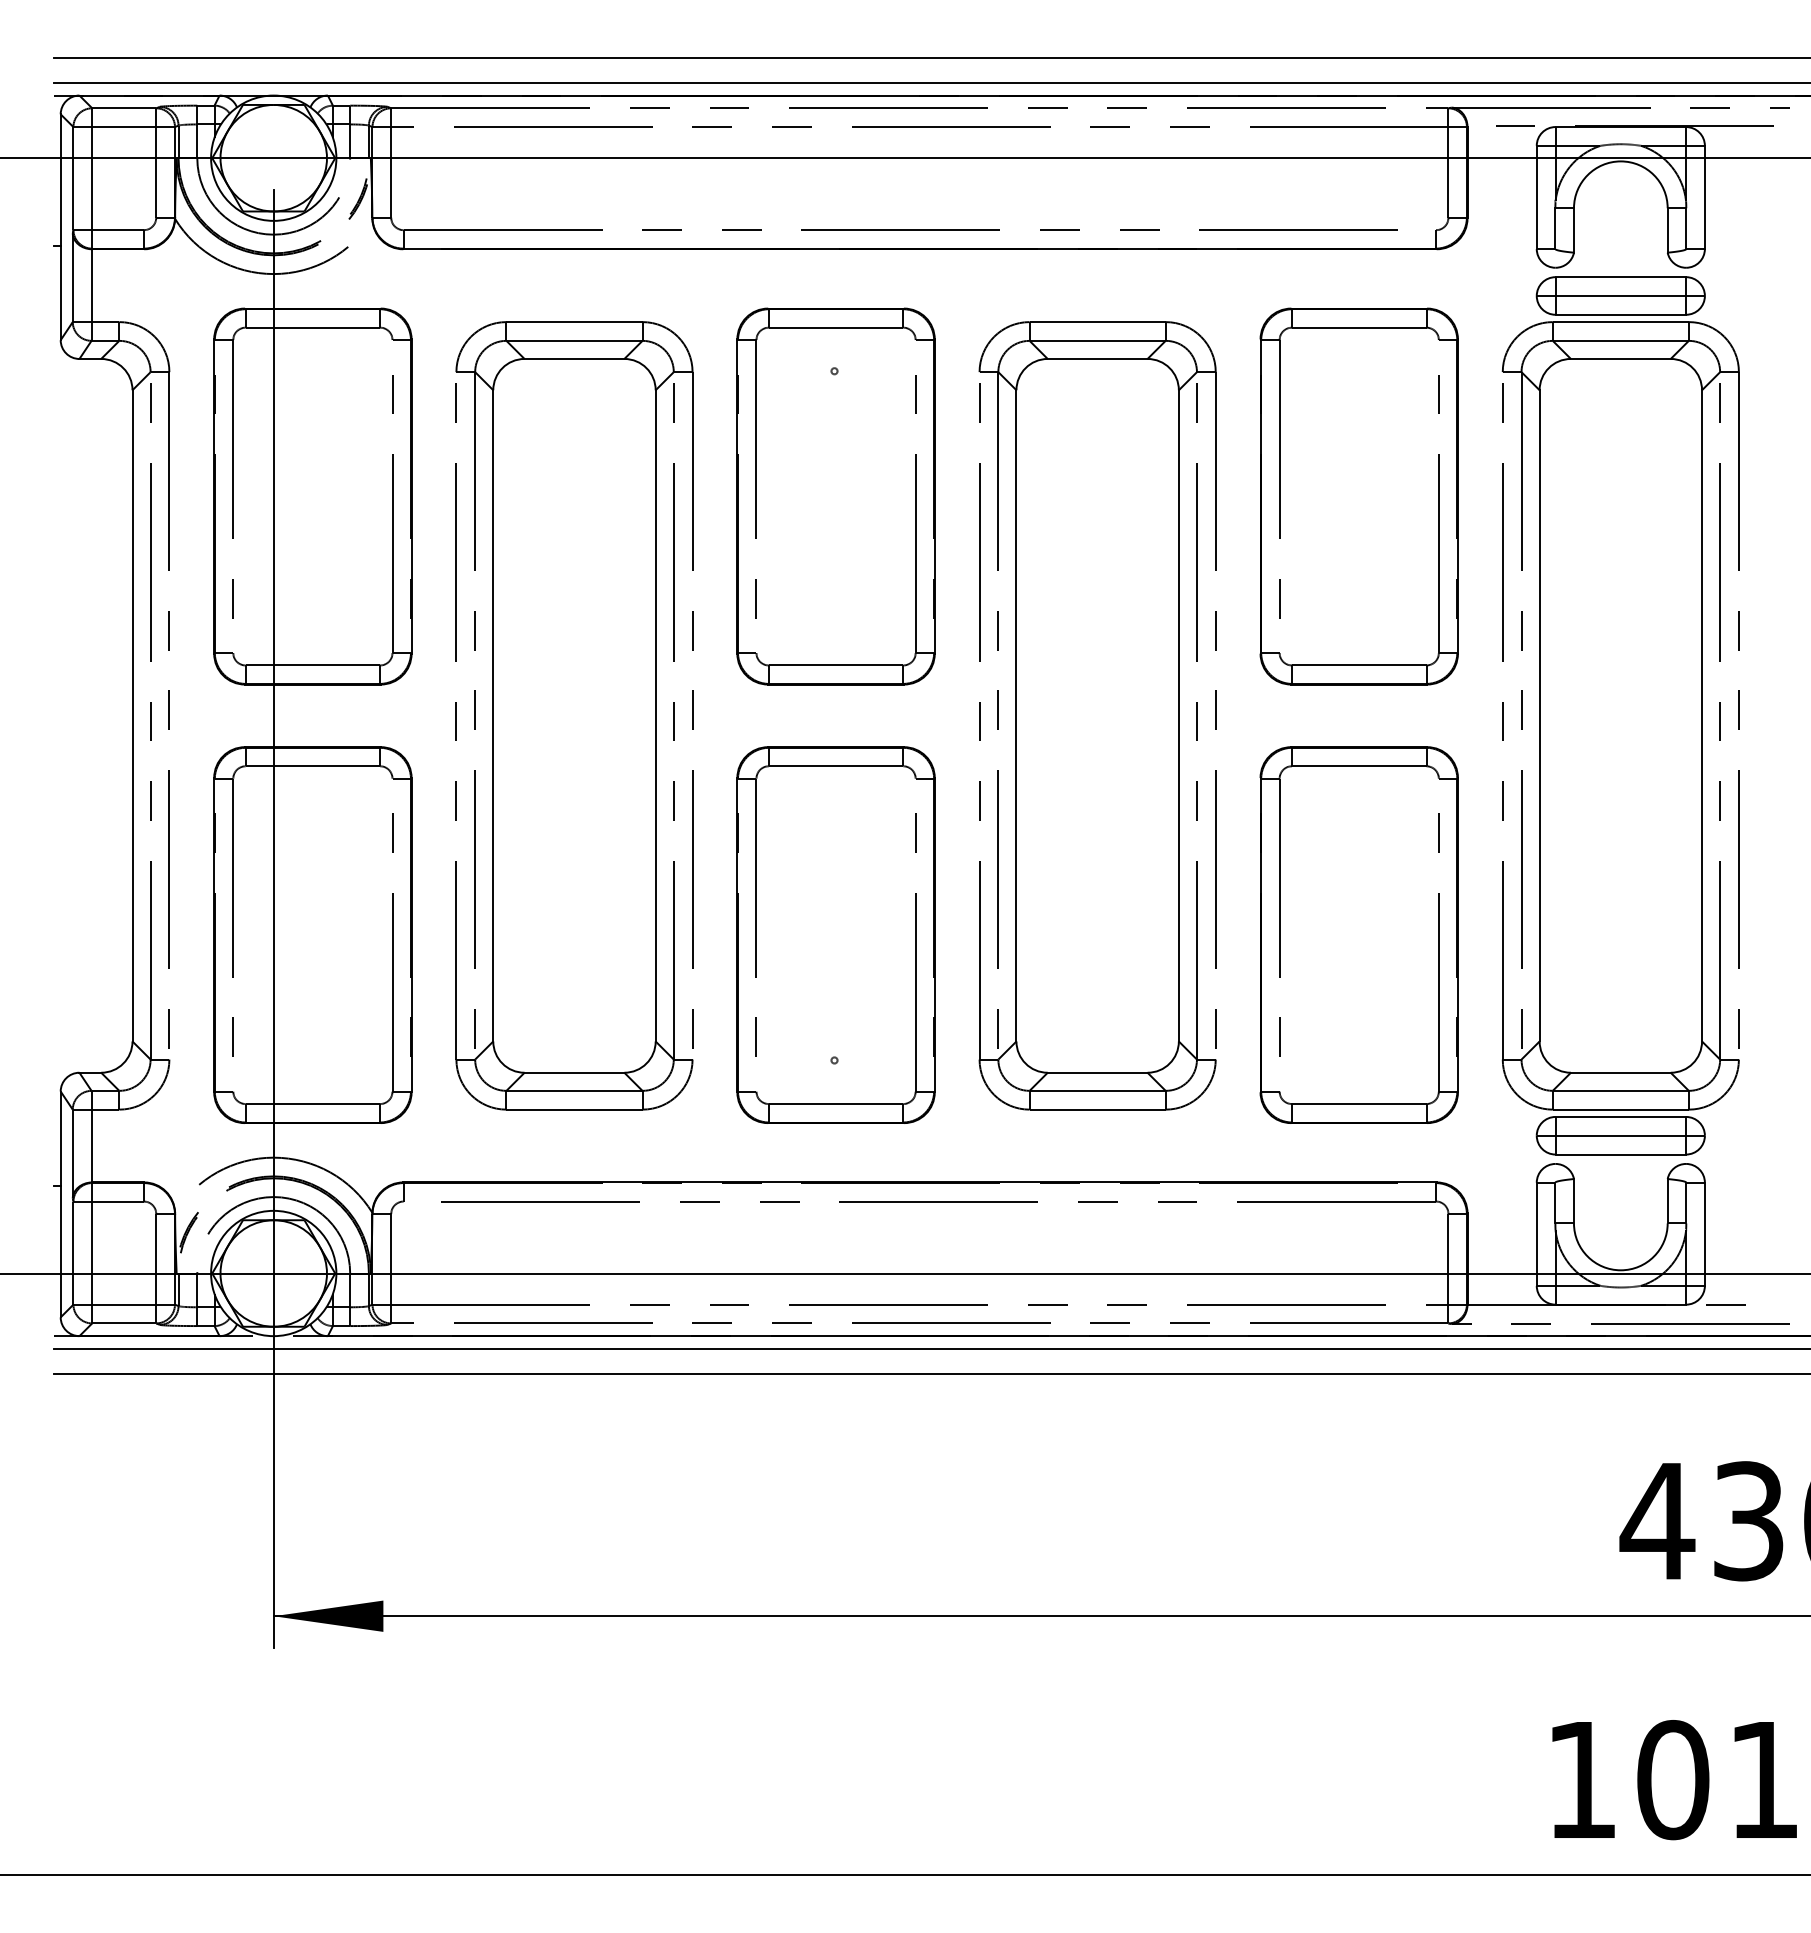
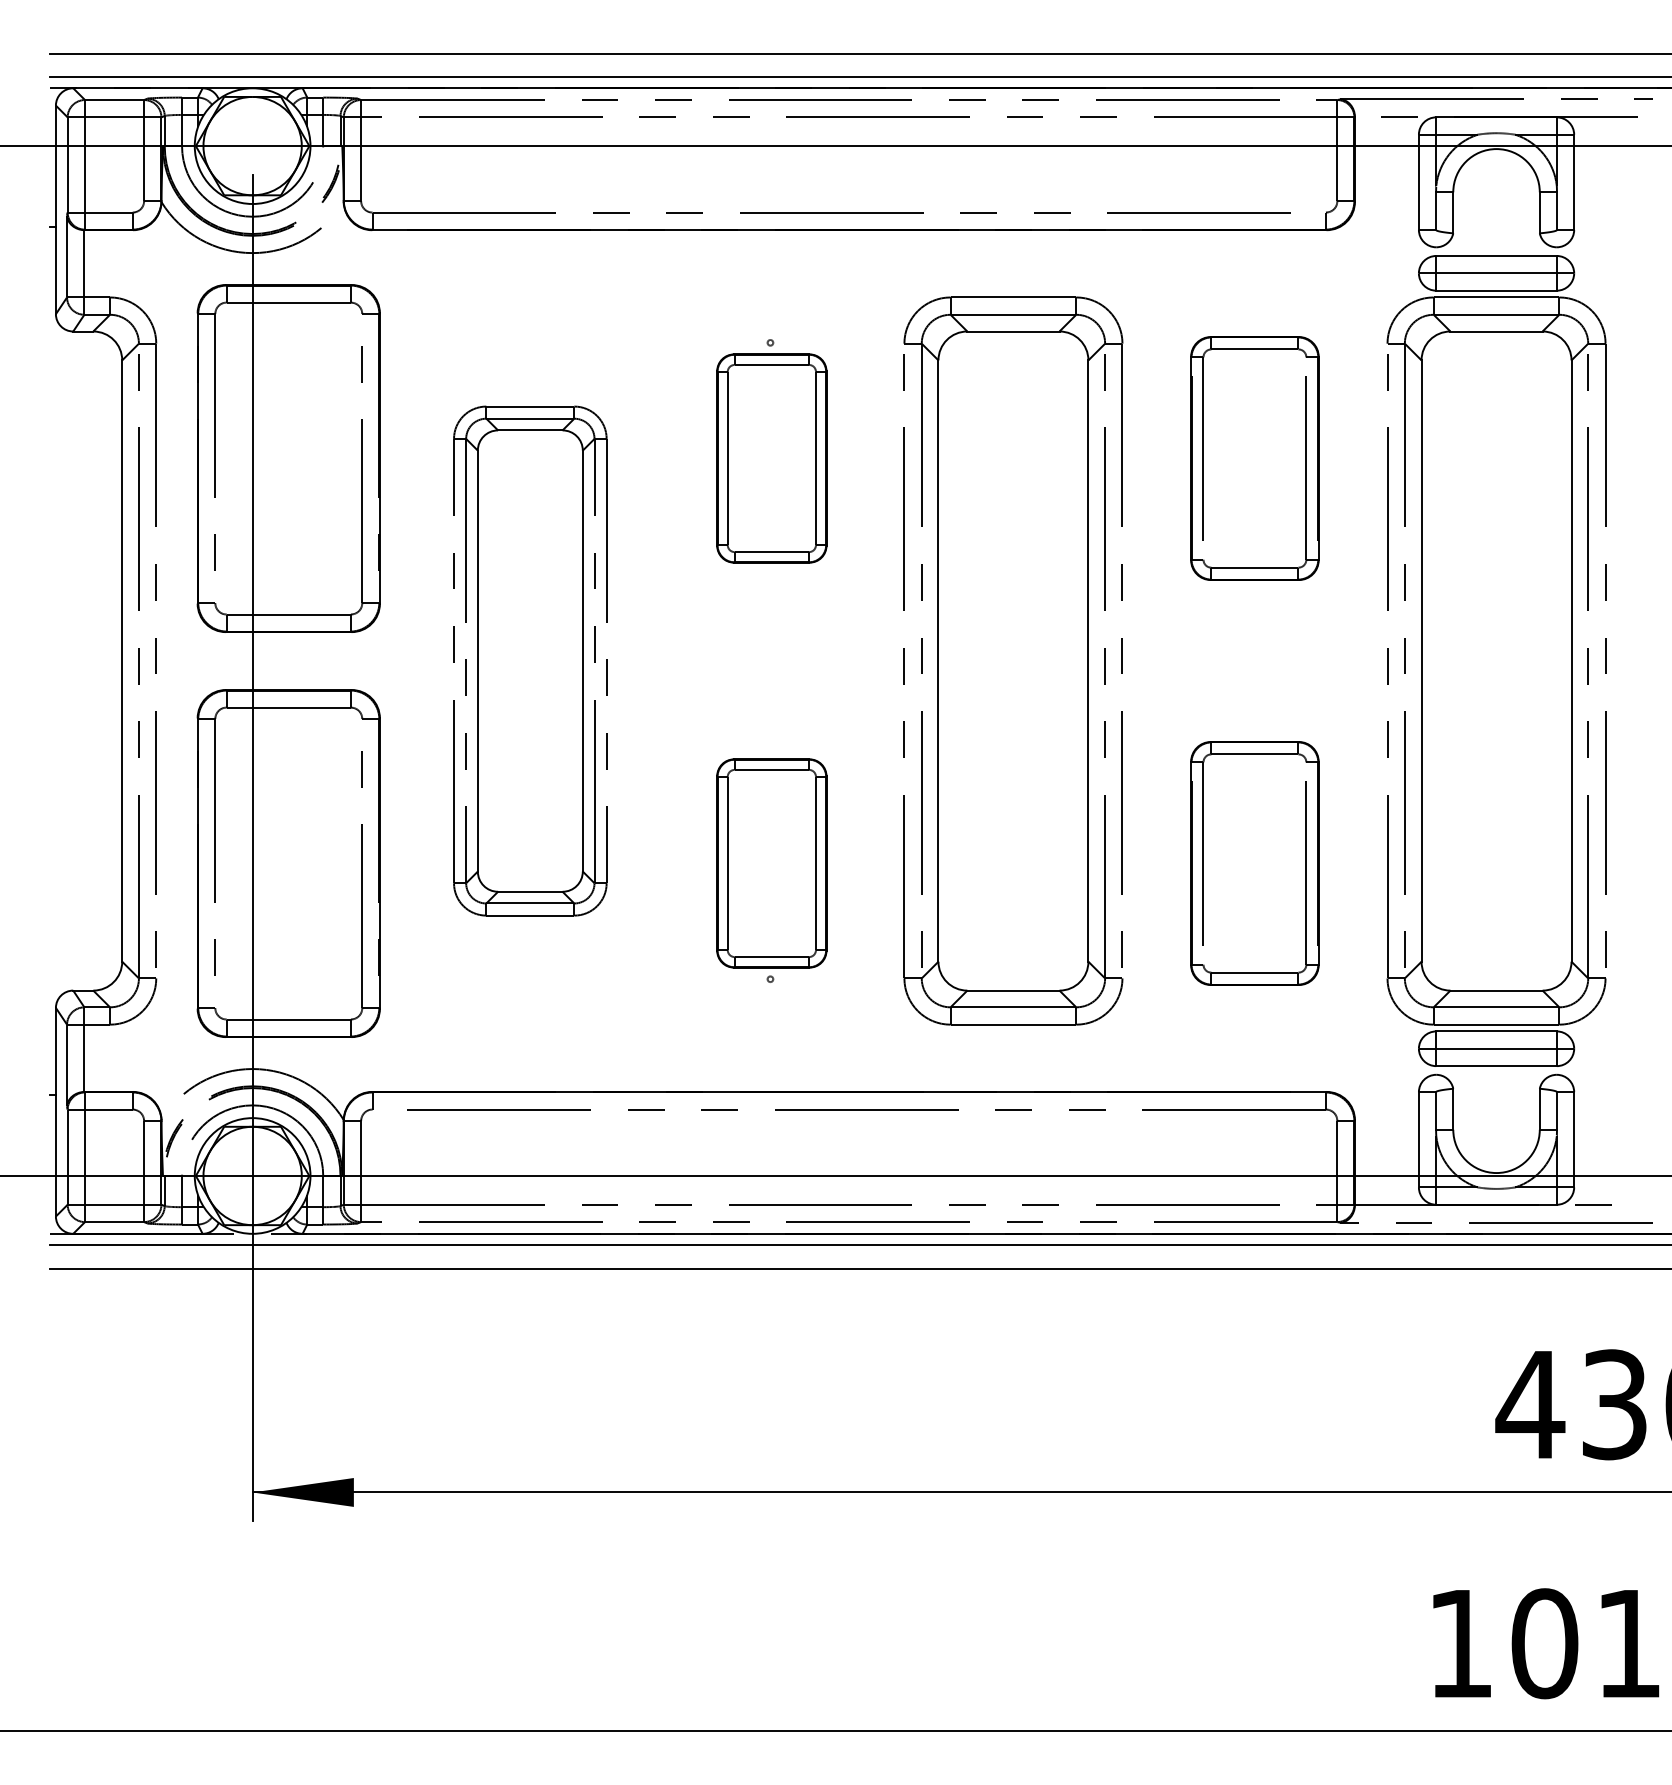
part: (835, 496) -> (771, 458), size x0.6
part: (1358, 496) -> (1254, 458), size x0.7
part: (574, 715) -> (530, 660), size x0.7
part: (835, 934) -> (771, 862), size x0.6
part: (1358, 934) -> (1254, 862), size x0.7

